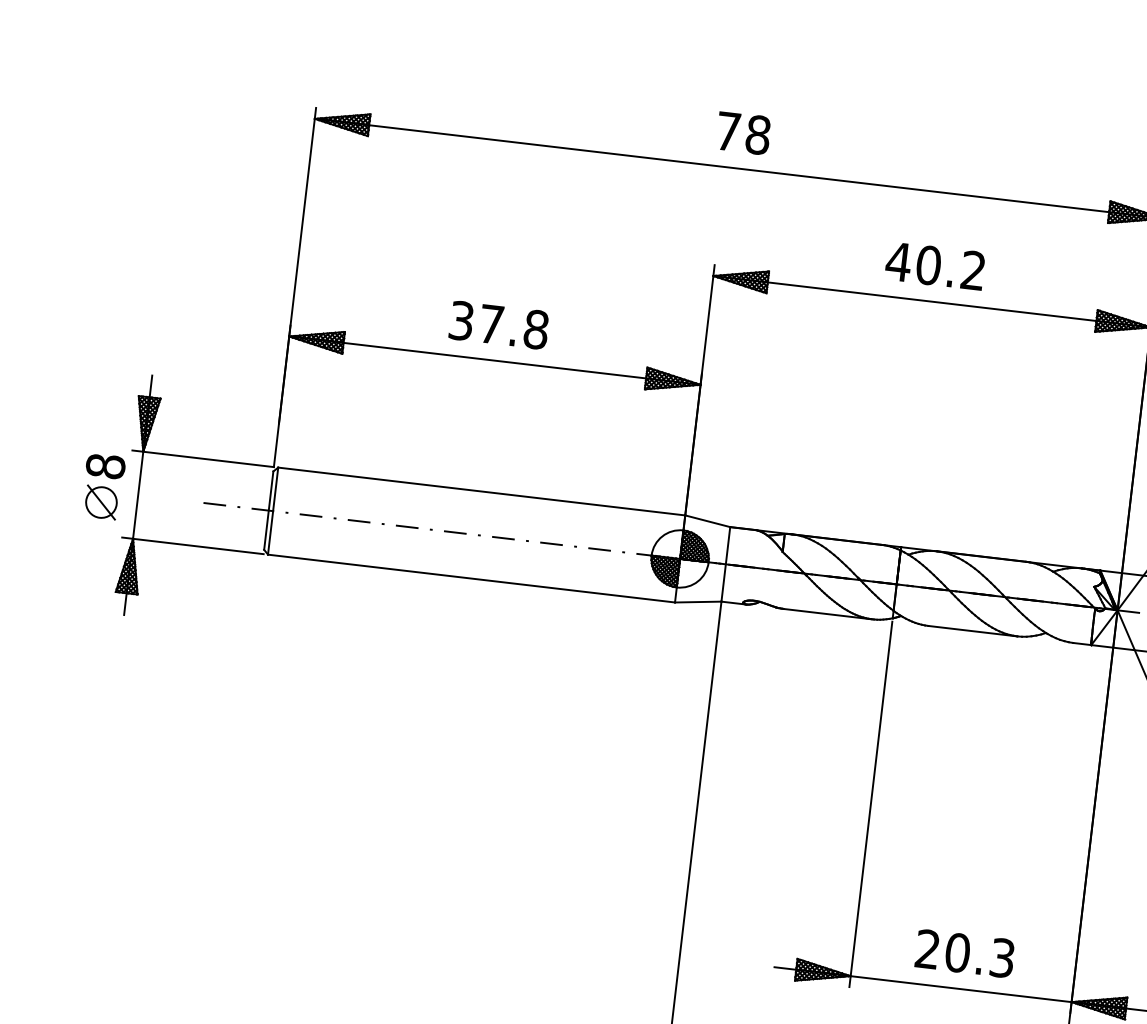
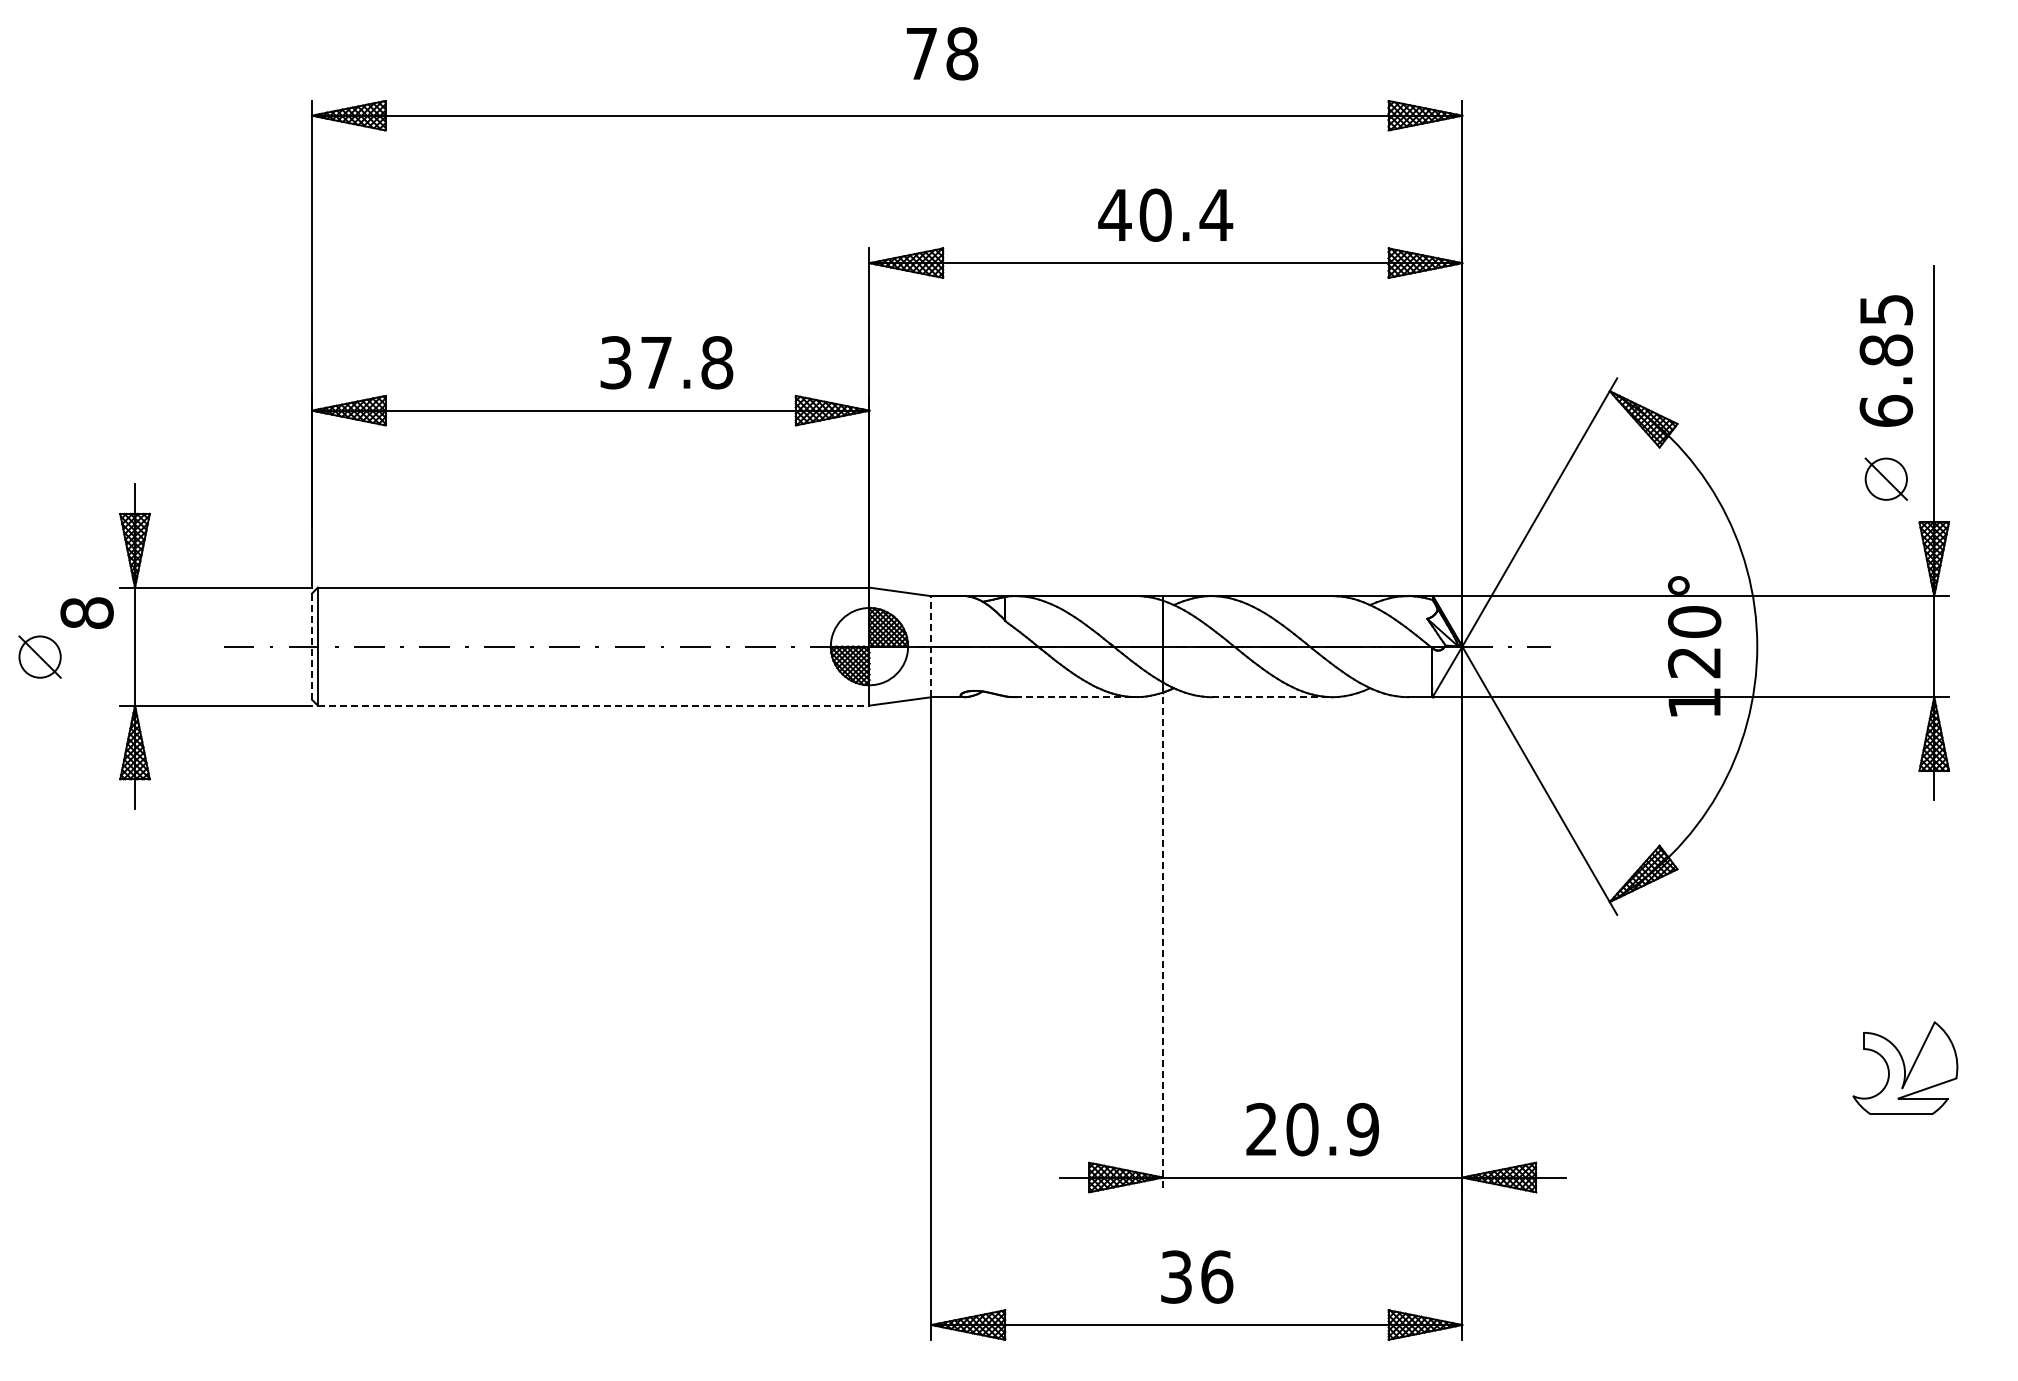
text: (743, 133) -> (942, 53), moved
text: (973, 270) -> (1216, 214), 40.2 -> 40.4
text: (498, 325) -> (666, 362), moved
part: (101, 502) -> (39, 656), moved
line: (269, 511) -> (312, 647), solid -> dashed
line: (725, 564) -> (931, 646), solid -> dashed
line: (471, 578) -> (593, 705), solid -> dashed
line: (828, 614) -> (1076, 697), solid -> dashed
line: (973, 631) -> (1272, 697), solid -> dashed
line: (870, 804) -> (1162, 944), solid -> dashed
text: (1002, 958) -> (1362, 1129), 20.3 -> 20.9

